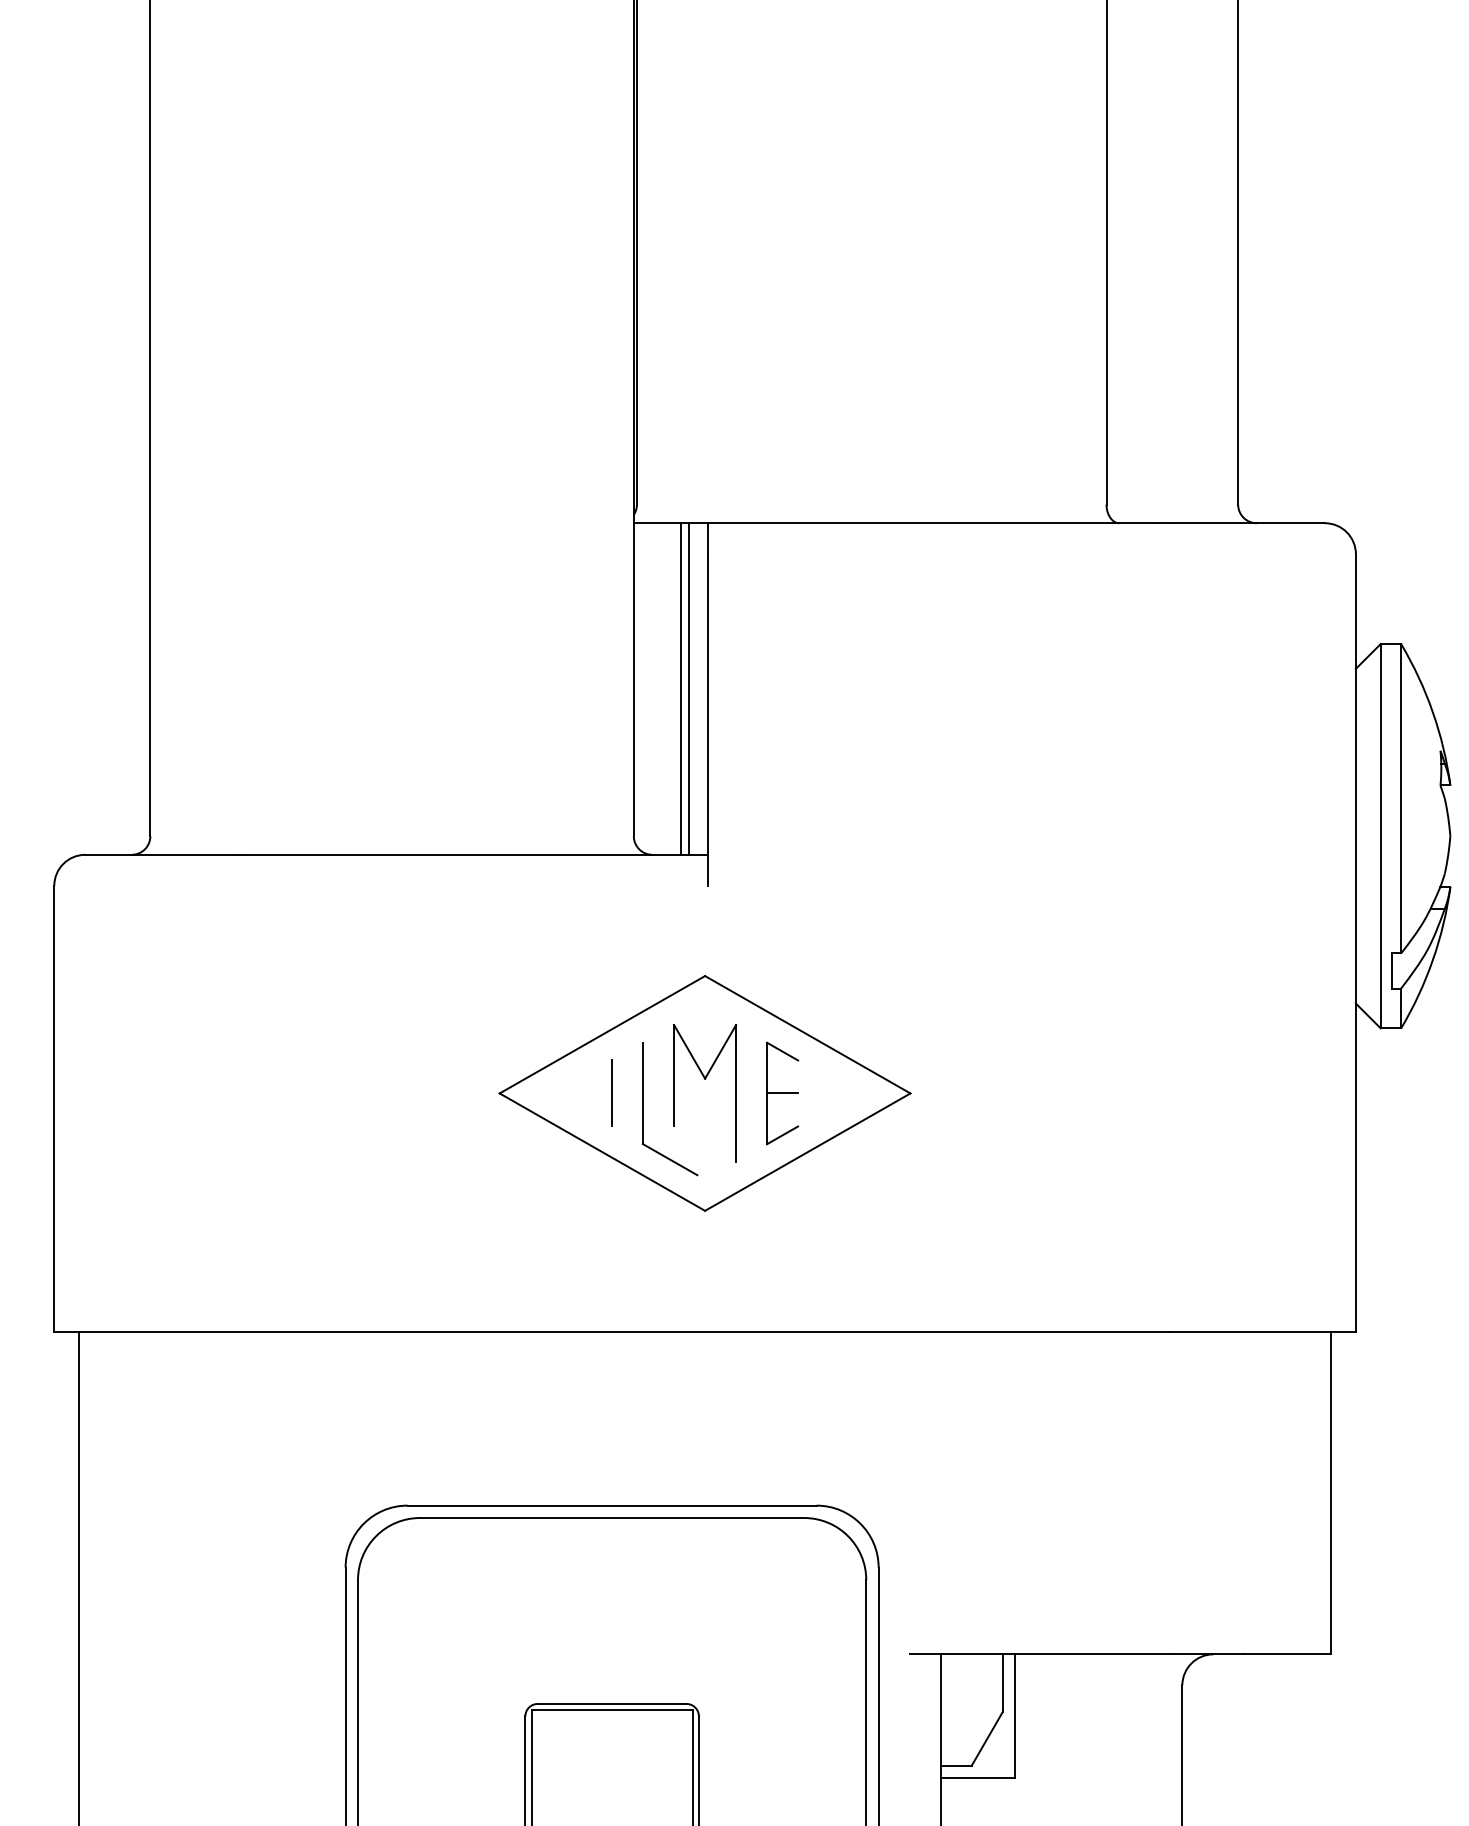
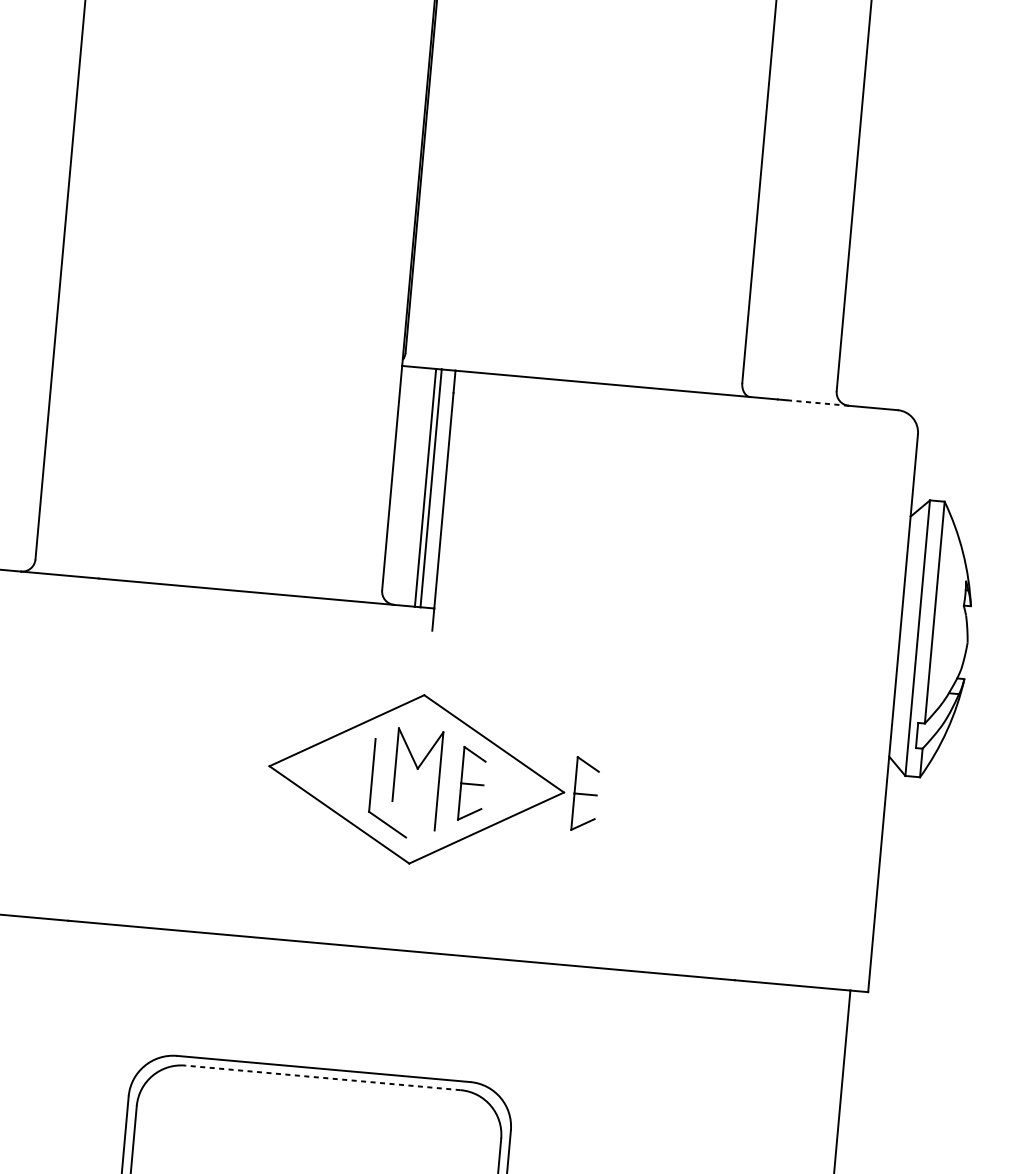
line: (1212, 523) -> (817, 403), solid -> dashed
line: (612, 1093) -> (350, 773), removed
part: (940, 1093) -> (585, 794), added
line: (611, 1518) -> (322, 1078), solid -> dashed

